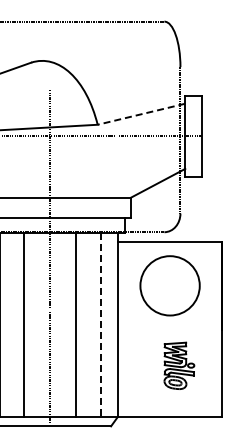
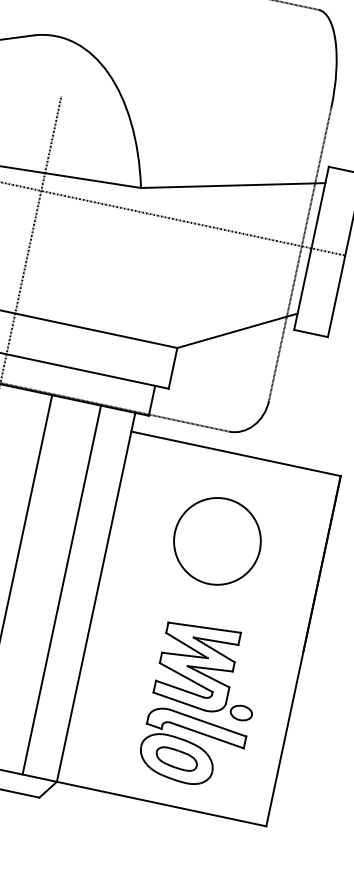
line: (141, 114) -> (233, 186), dashed -> solid
circle: (169, 285) -> (216, 540), size x0.71
line: (100, 325) -> (61, 591), dashed -> solid
part: (179, 365) -> (202, 704), size x1.67

